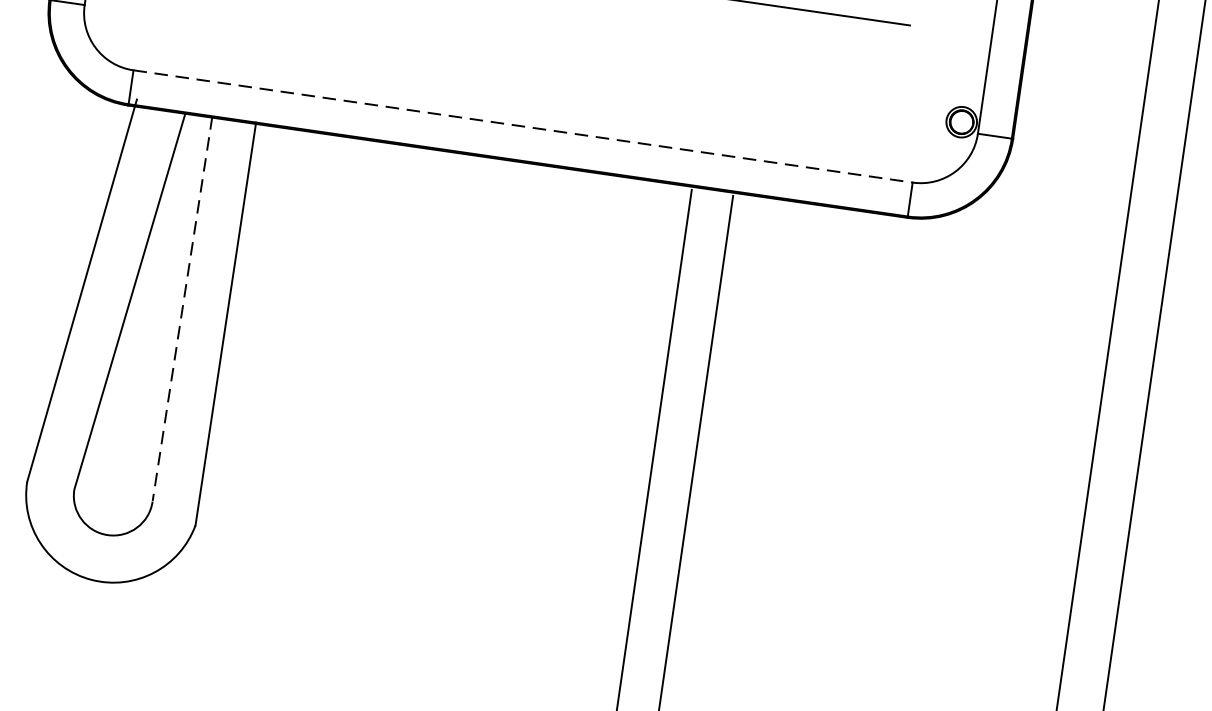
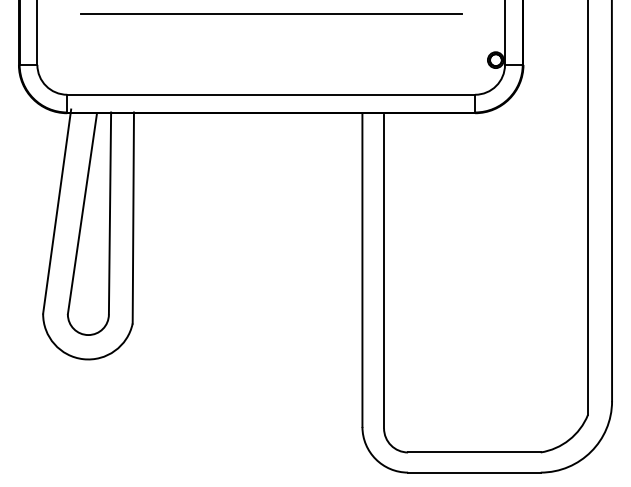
line: (523, 126) -> (271, 94), dashed -> solid
line: (183, 309) -> (110, 213), dashed -> solid

